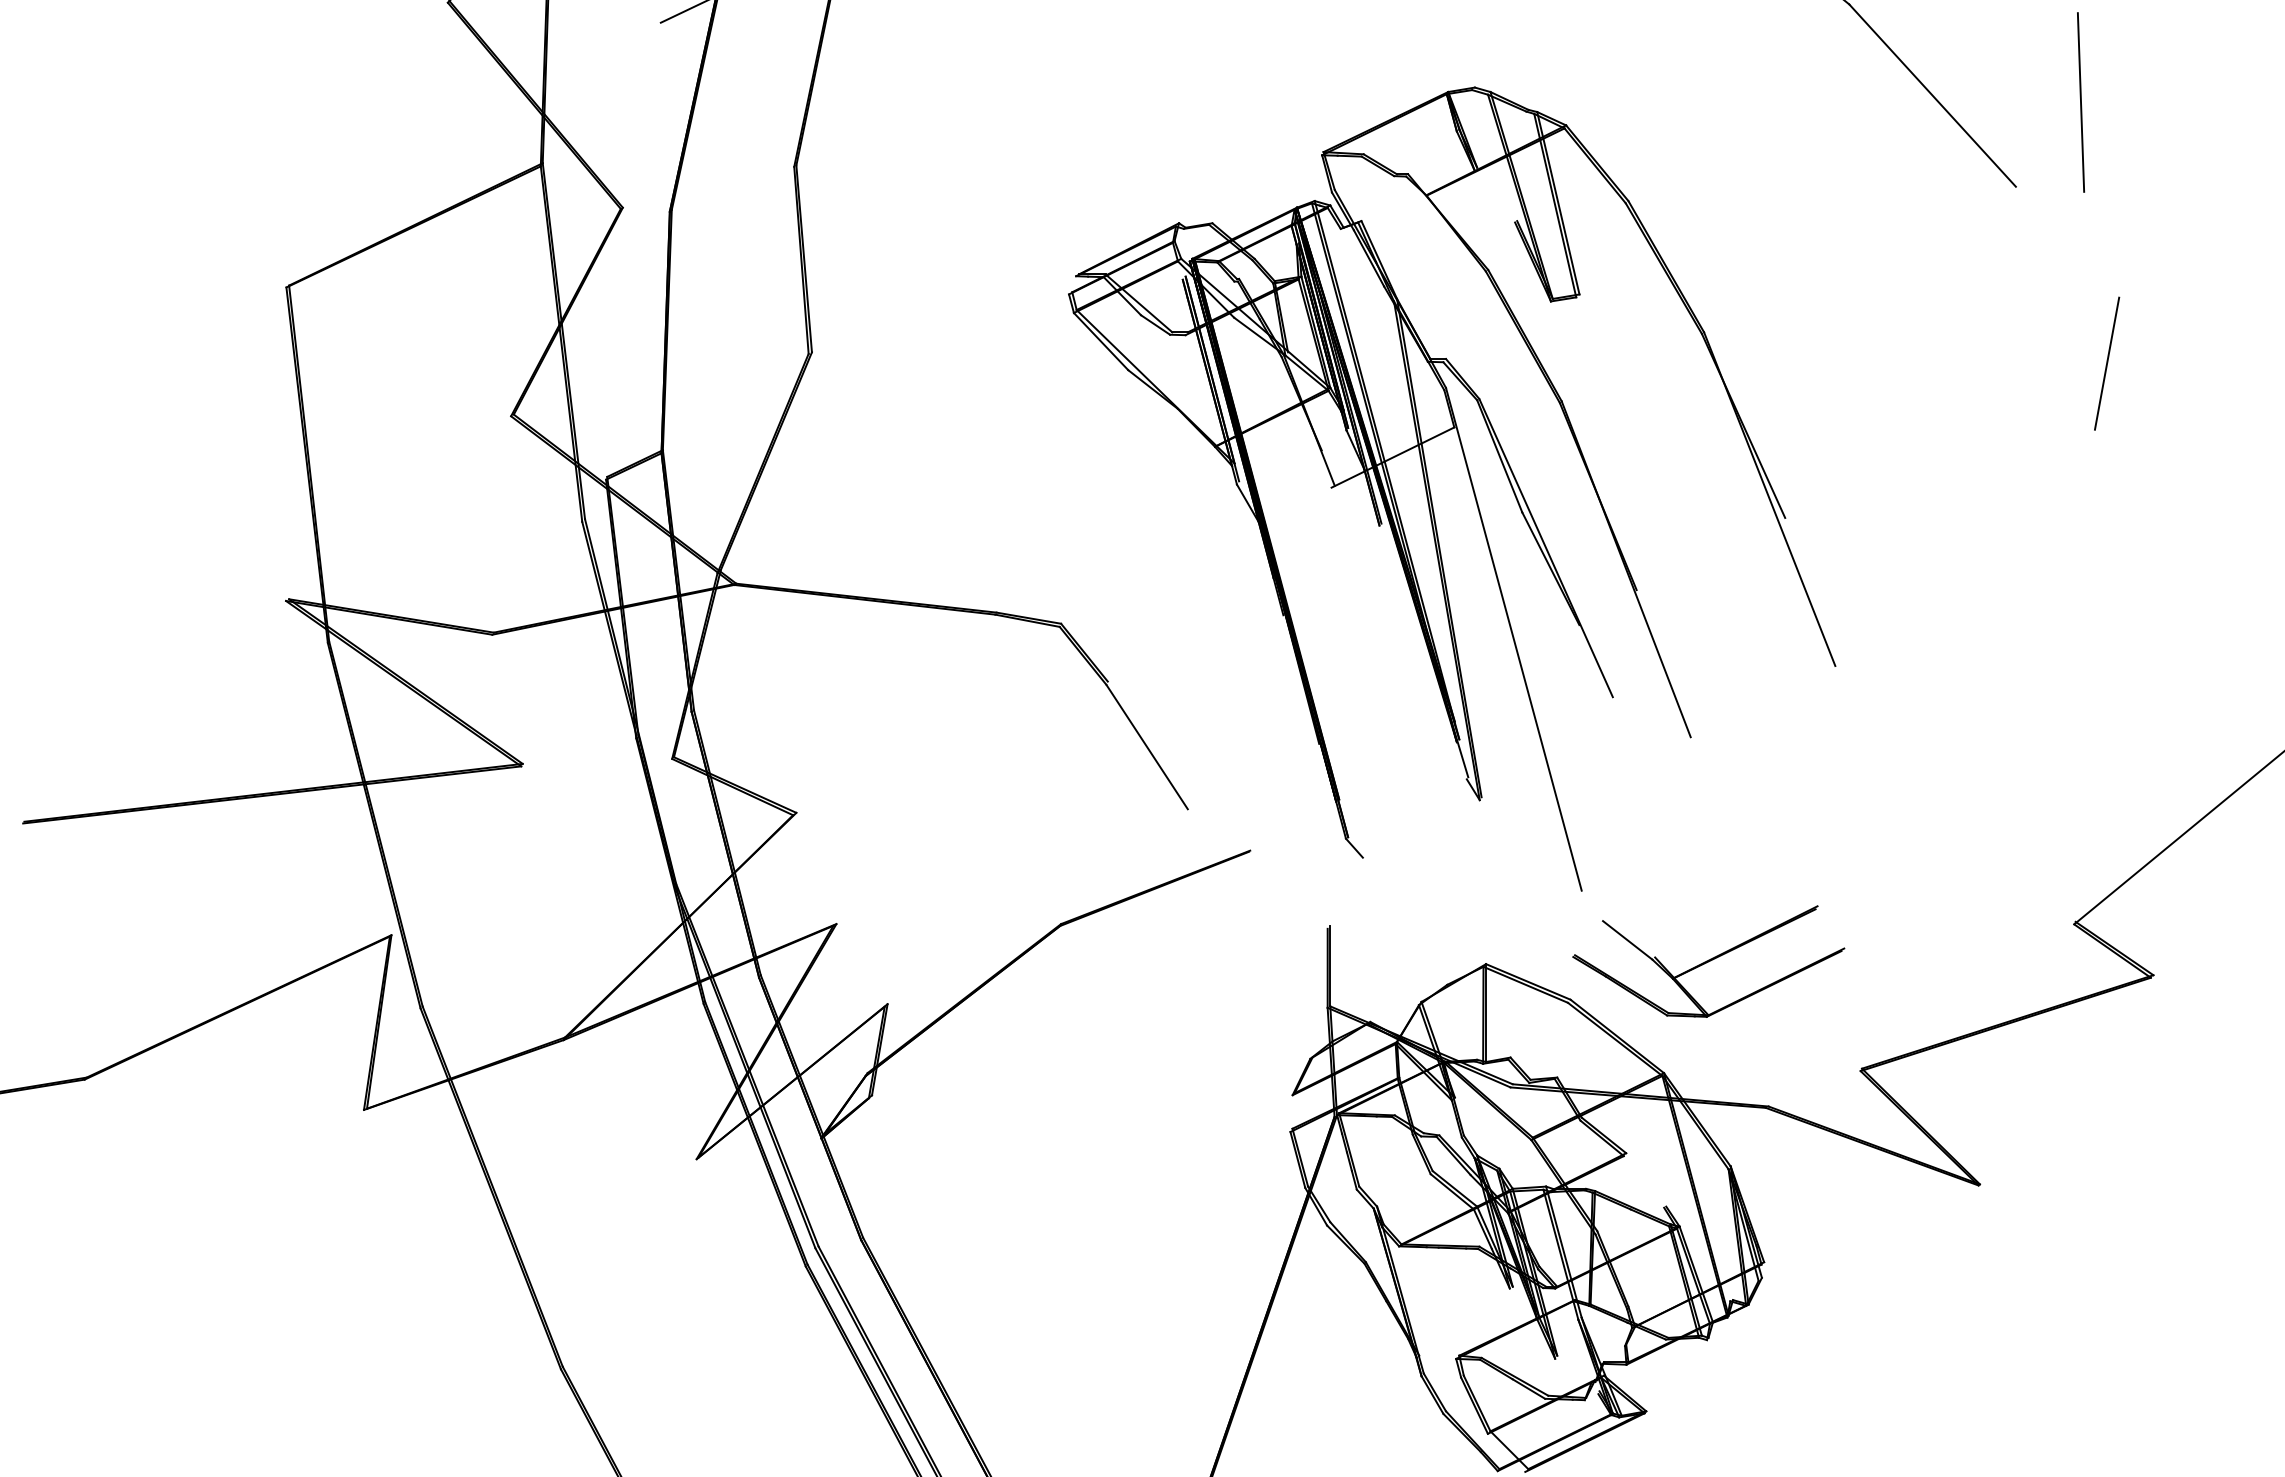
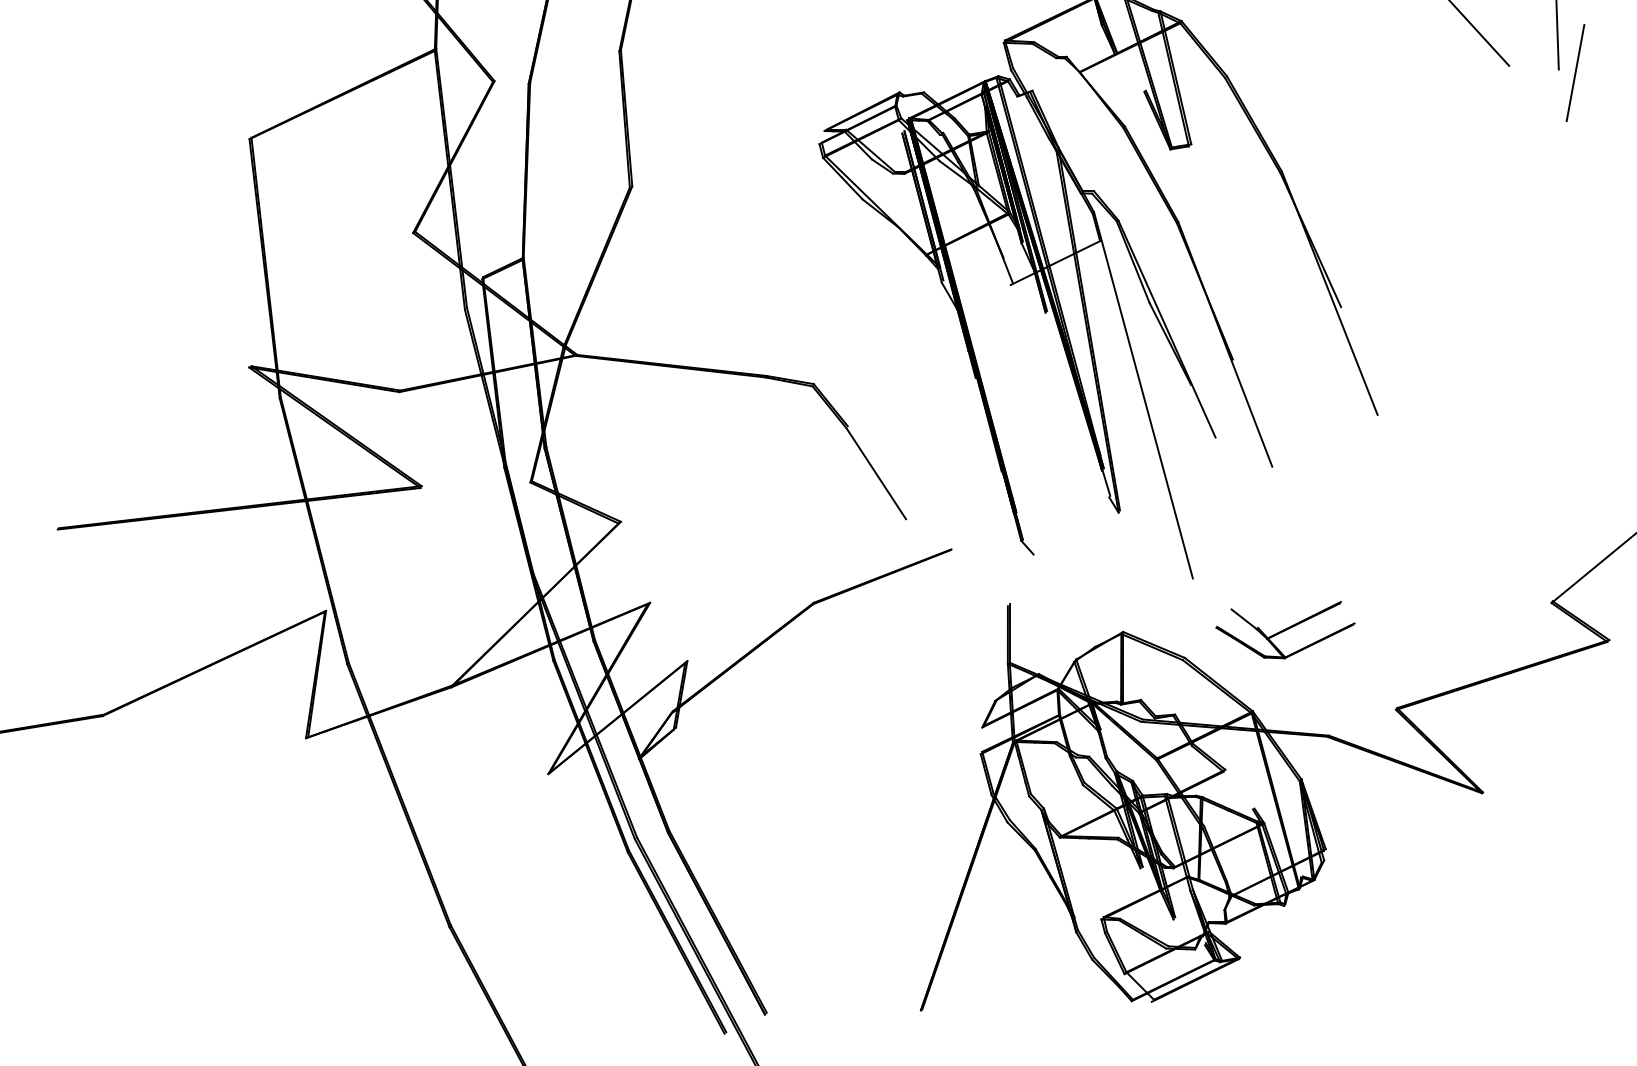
line: (2107, 363) -> (1575, 72), moved
part: (1708, 961) -> (1285, 630), size x0.7

